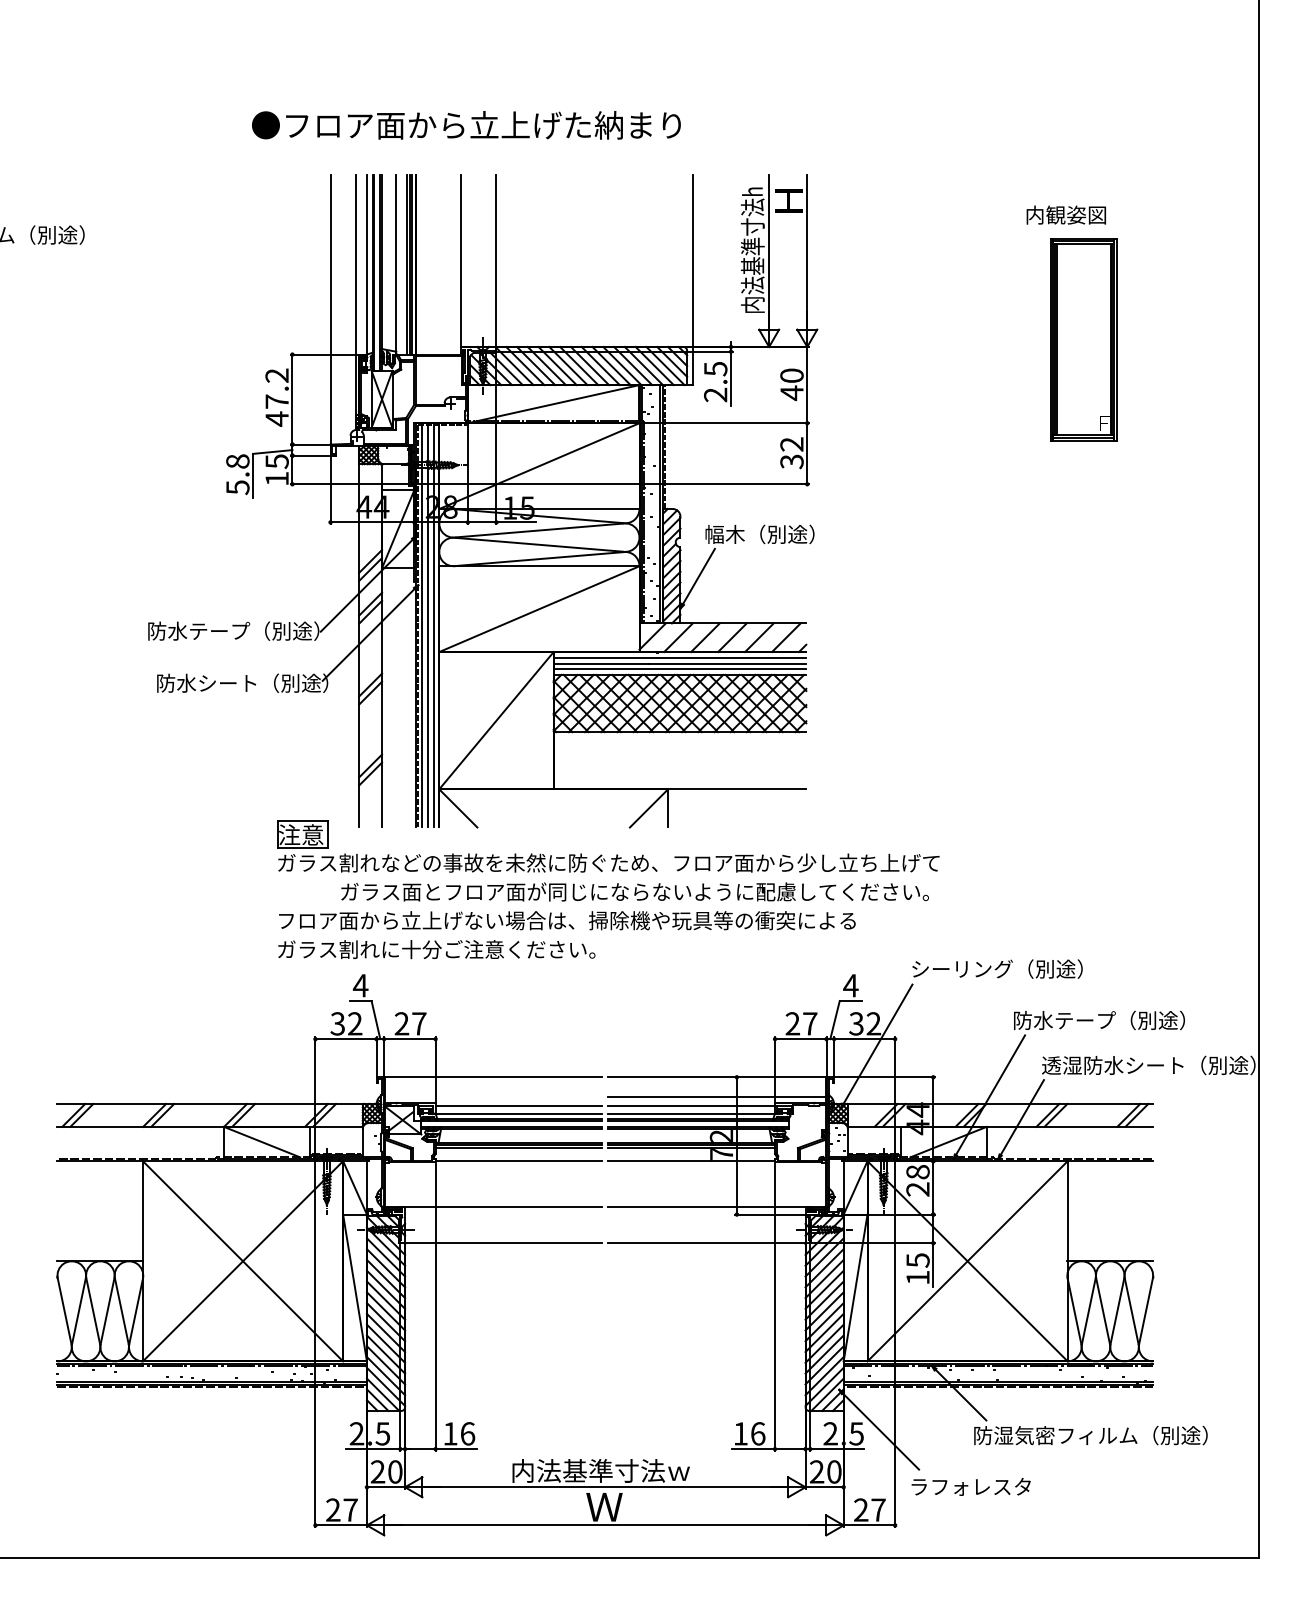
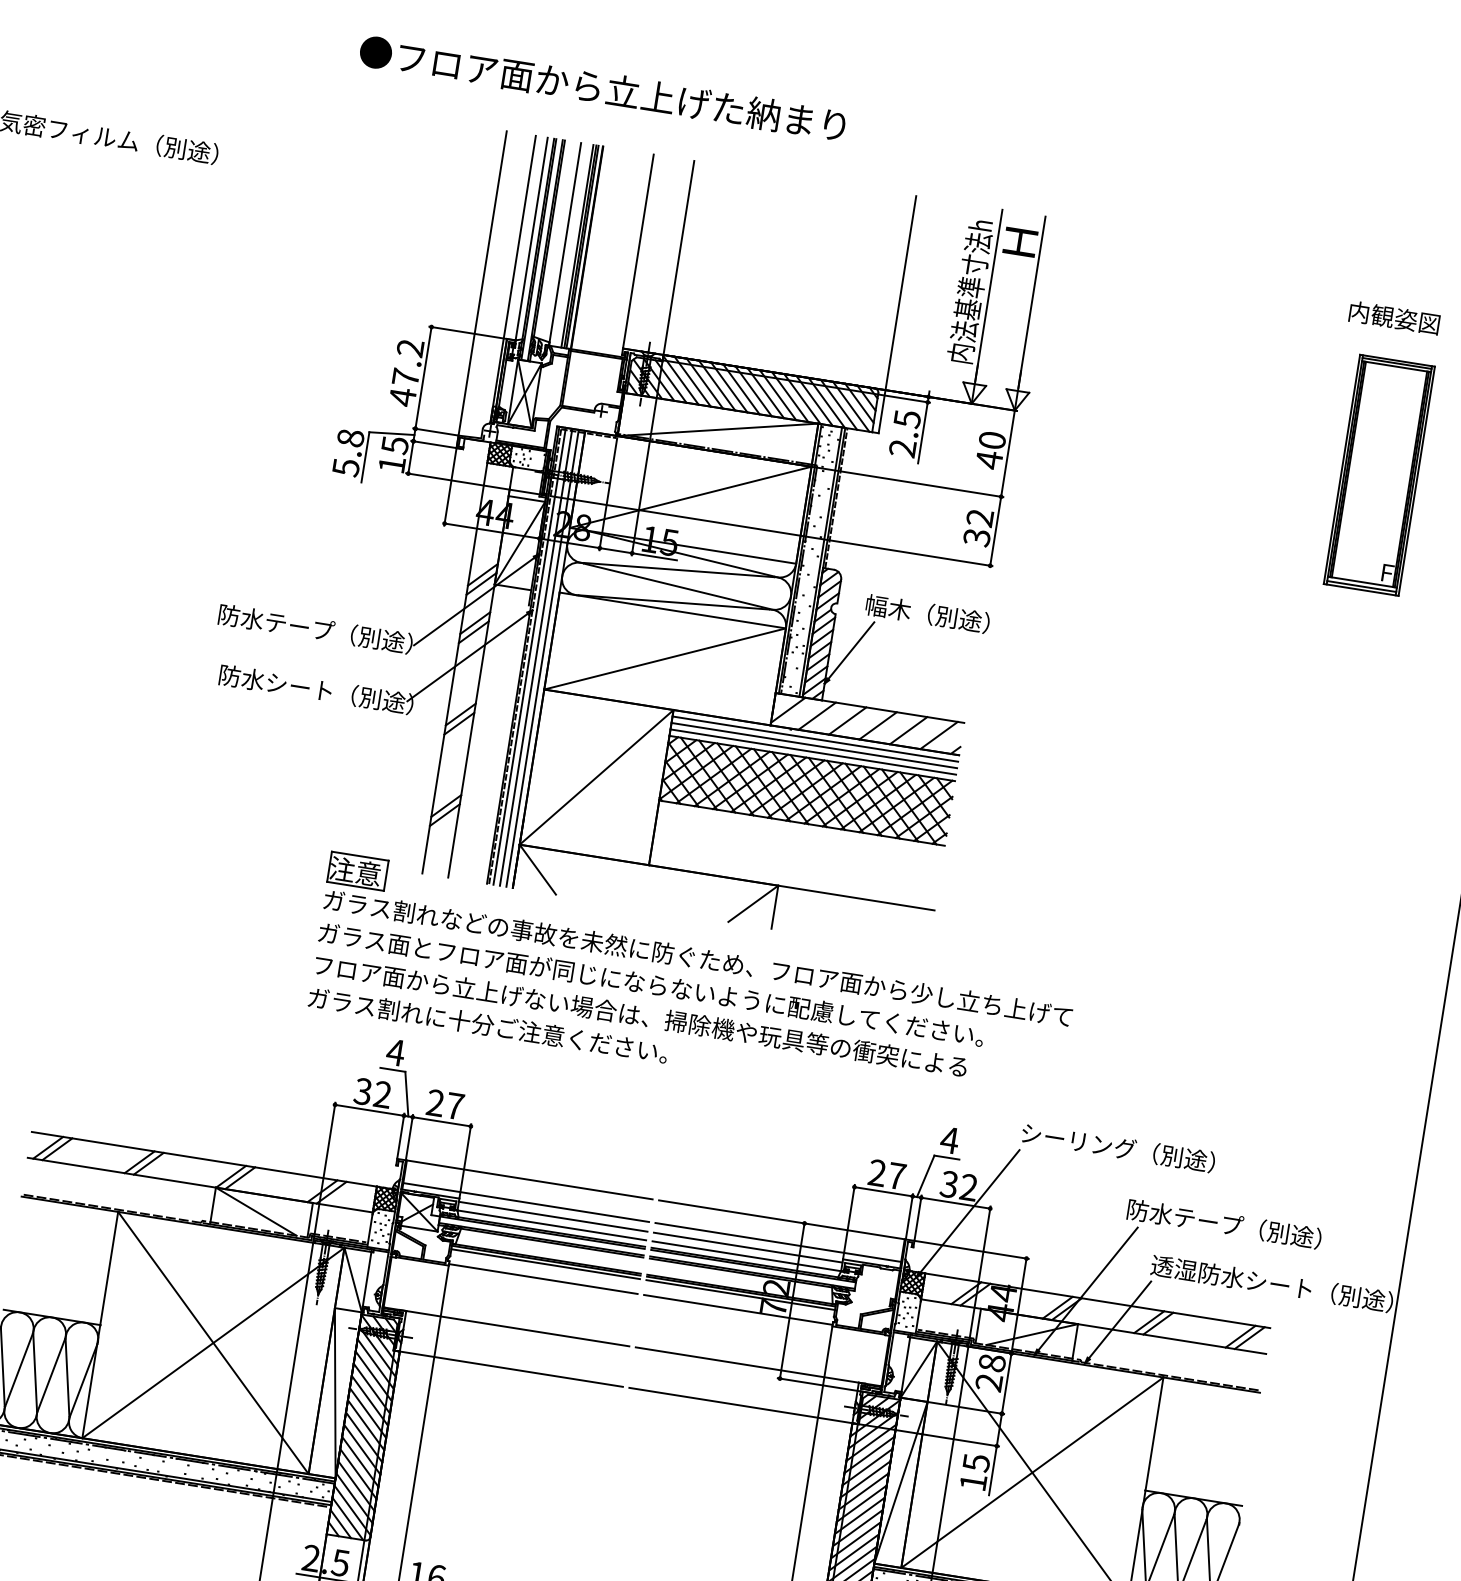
text: (466, 125) -> (602, 88), moved
text: (1065, 214) -> (1393, 317), moved
part: (1083, 339) -> (1379, 474), moved
text: (634, 891) -> (650, 983), moved
line: (493, 1097) -> (525, 1202), added

